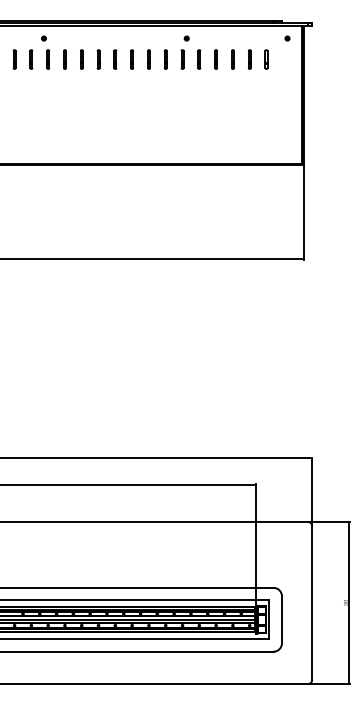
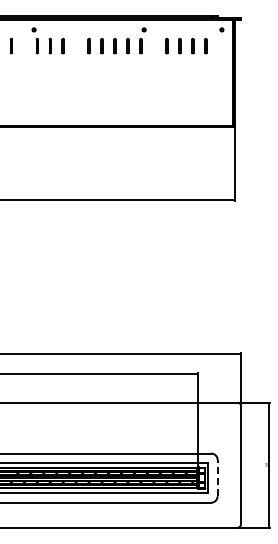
line: (30, 58) -> (23, 45), removed
line: (97, 60) -> (75, 46), removed
line: (198, 60) -> (153, 46), removed
line: (281, 618) -> (217, 477), solid -> dashed

